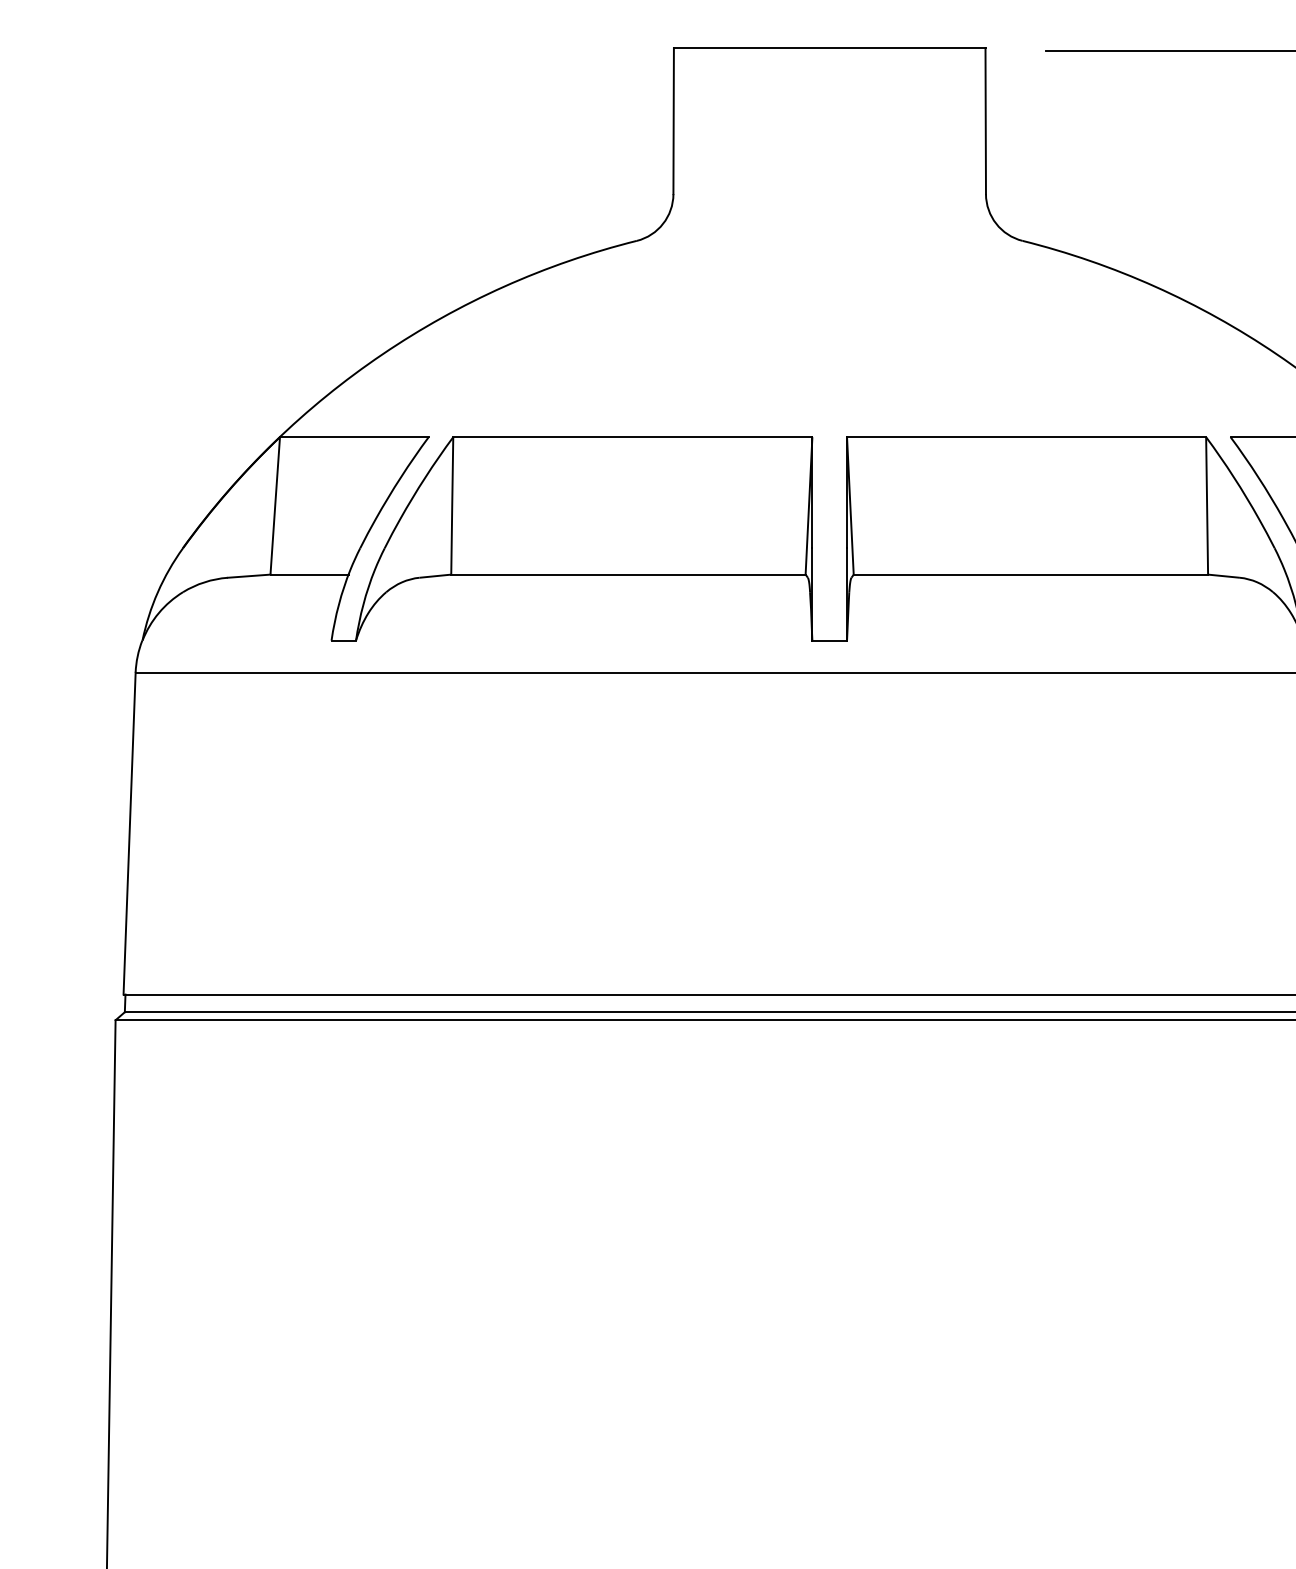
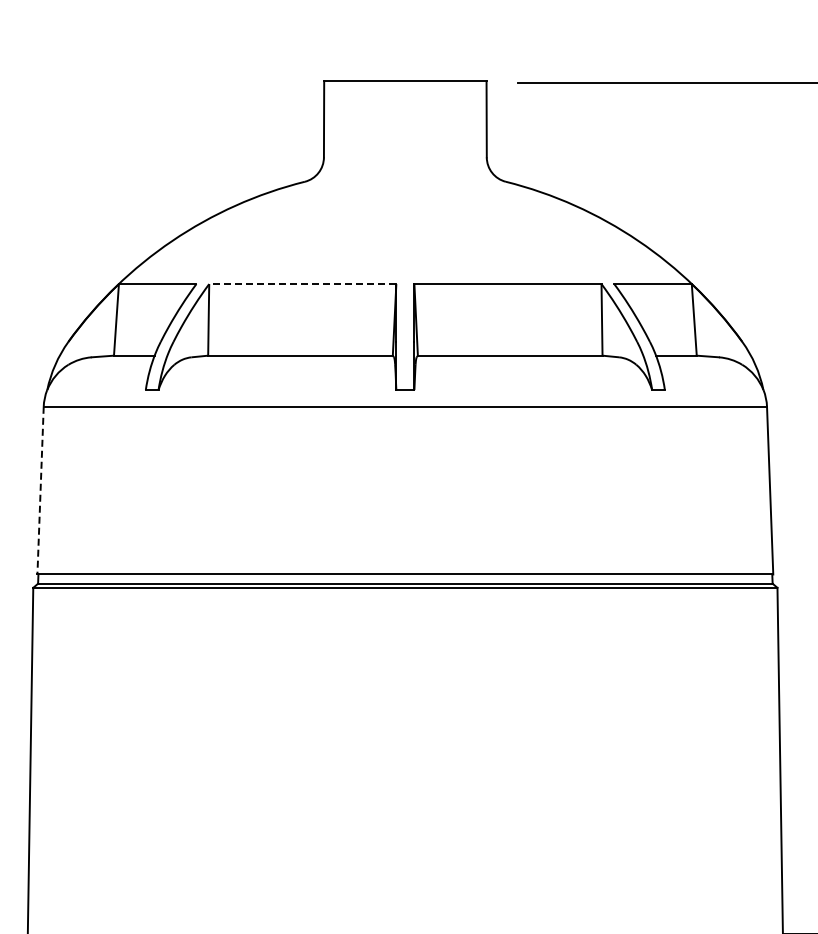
line: (632, 438) -> (302, 284), solid -> dashed
line: (129, 833) -> (40, 490), solid -> dashed

